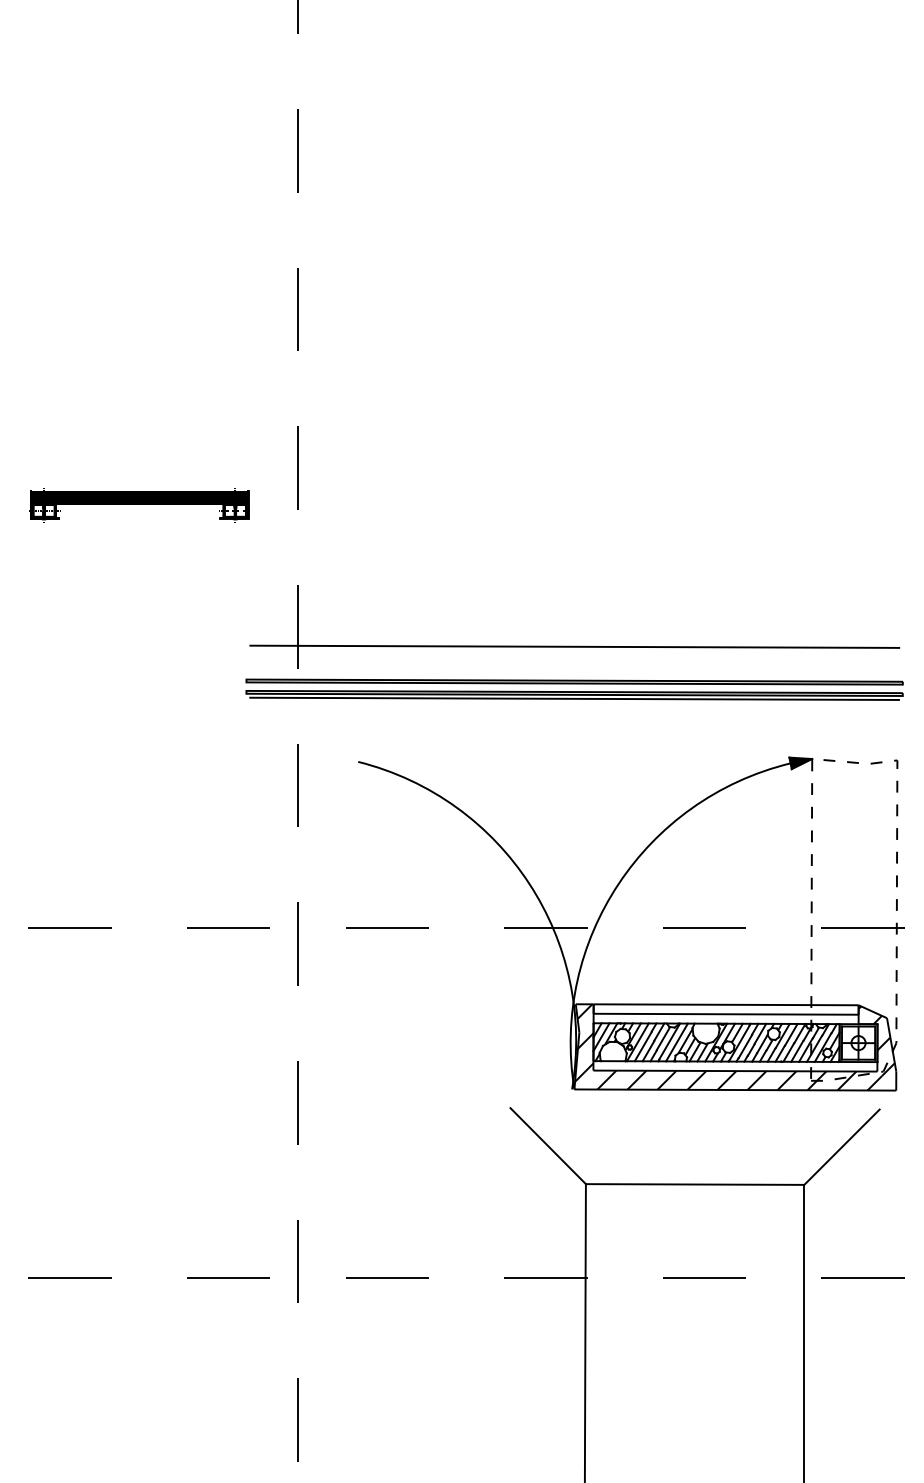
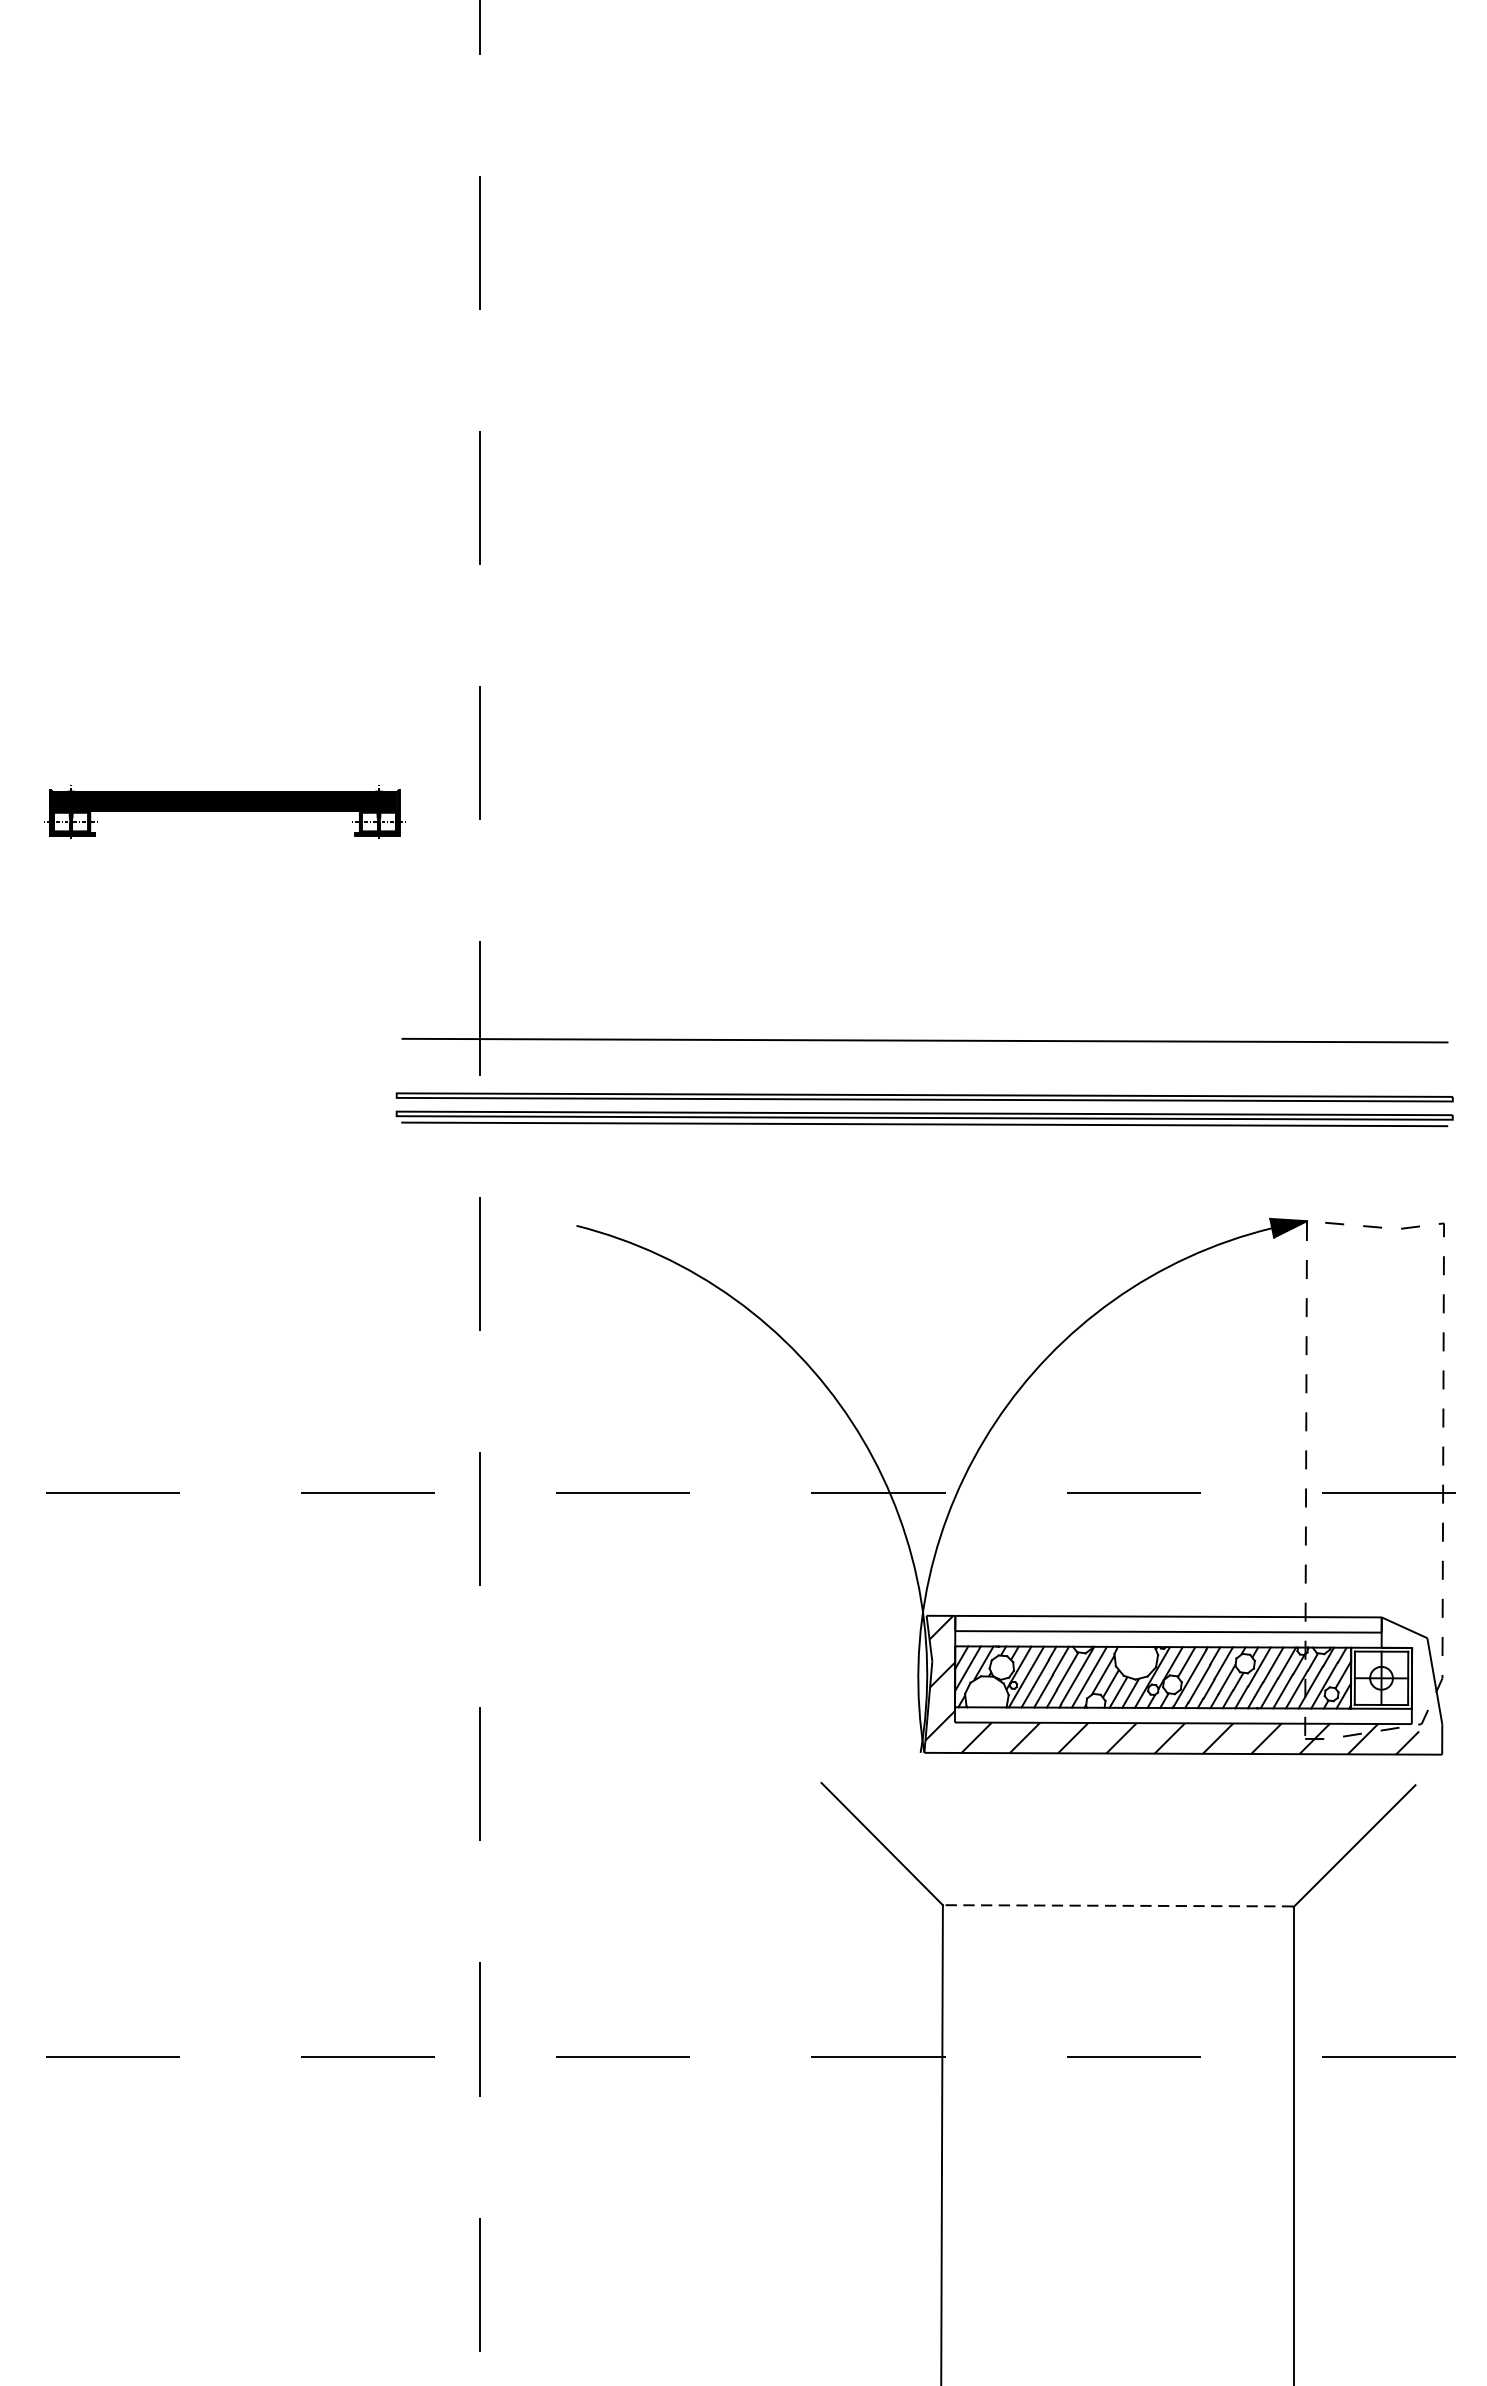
hatch: (876, 1041) -> (1410, 1675), removed
line: (694, 1184) -> (1117, 1905), solid -> dashed

